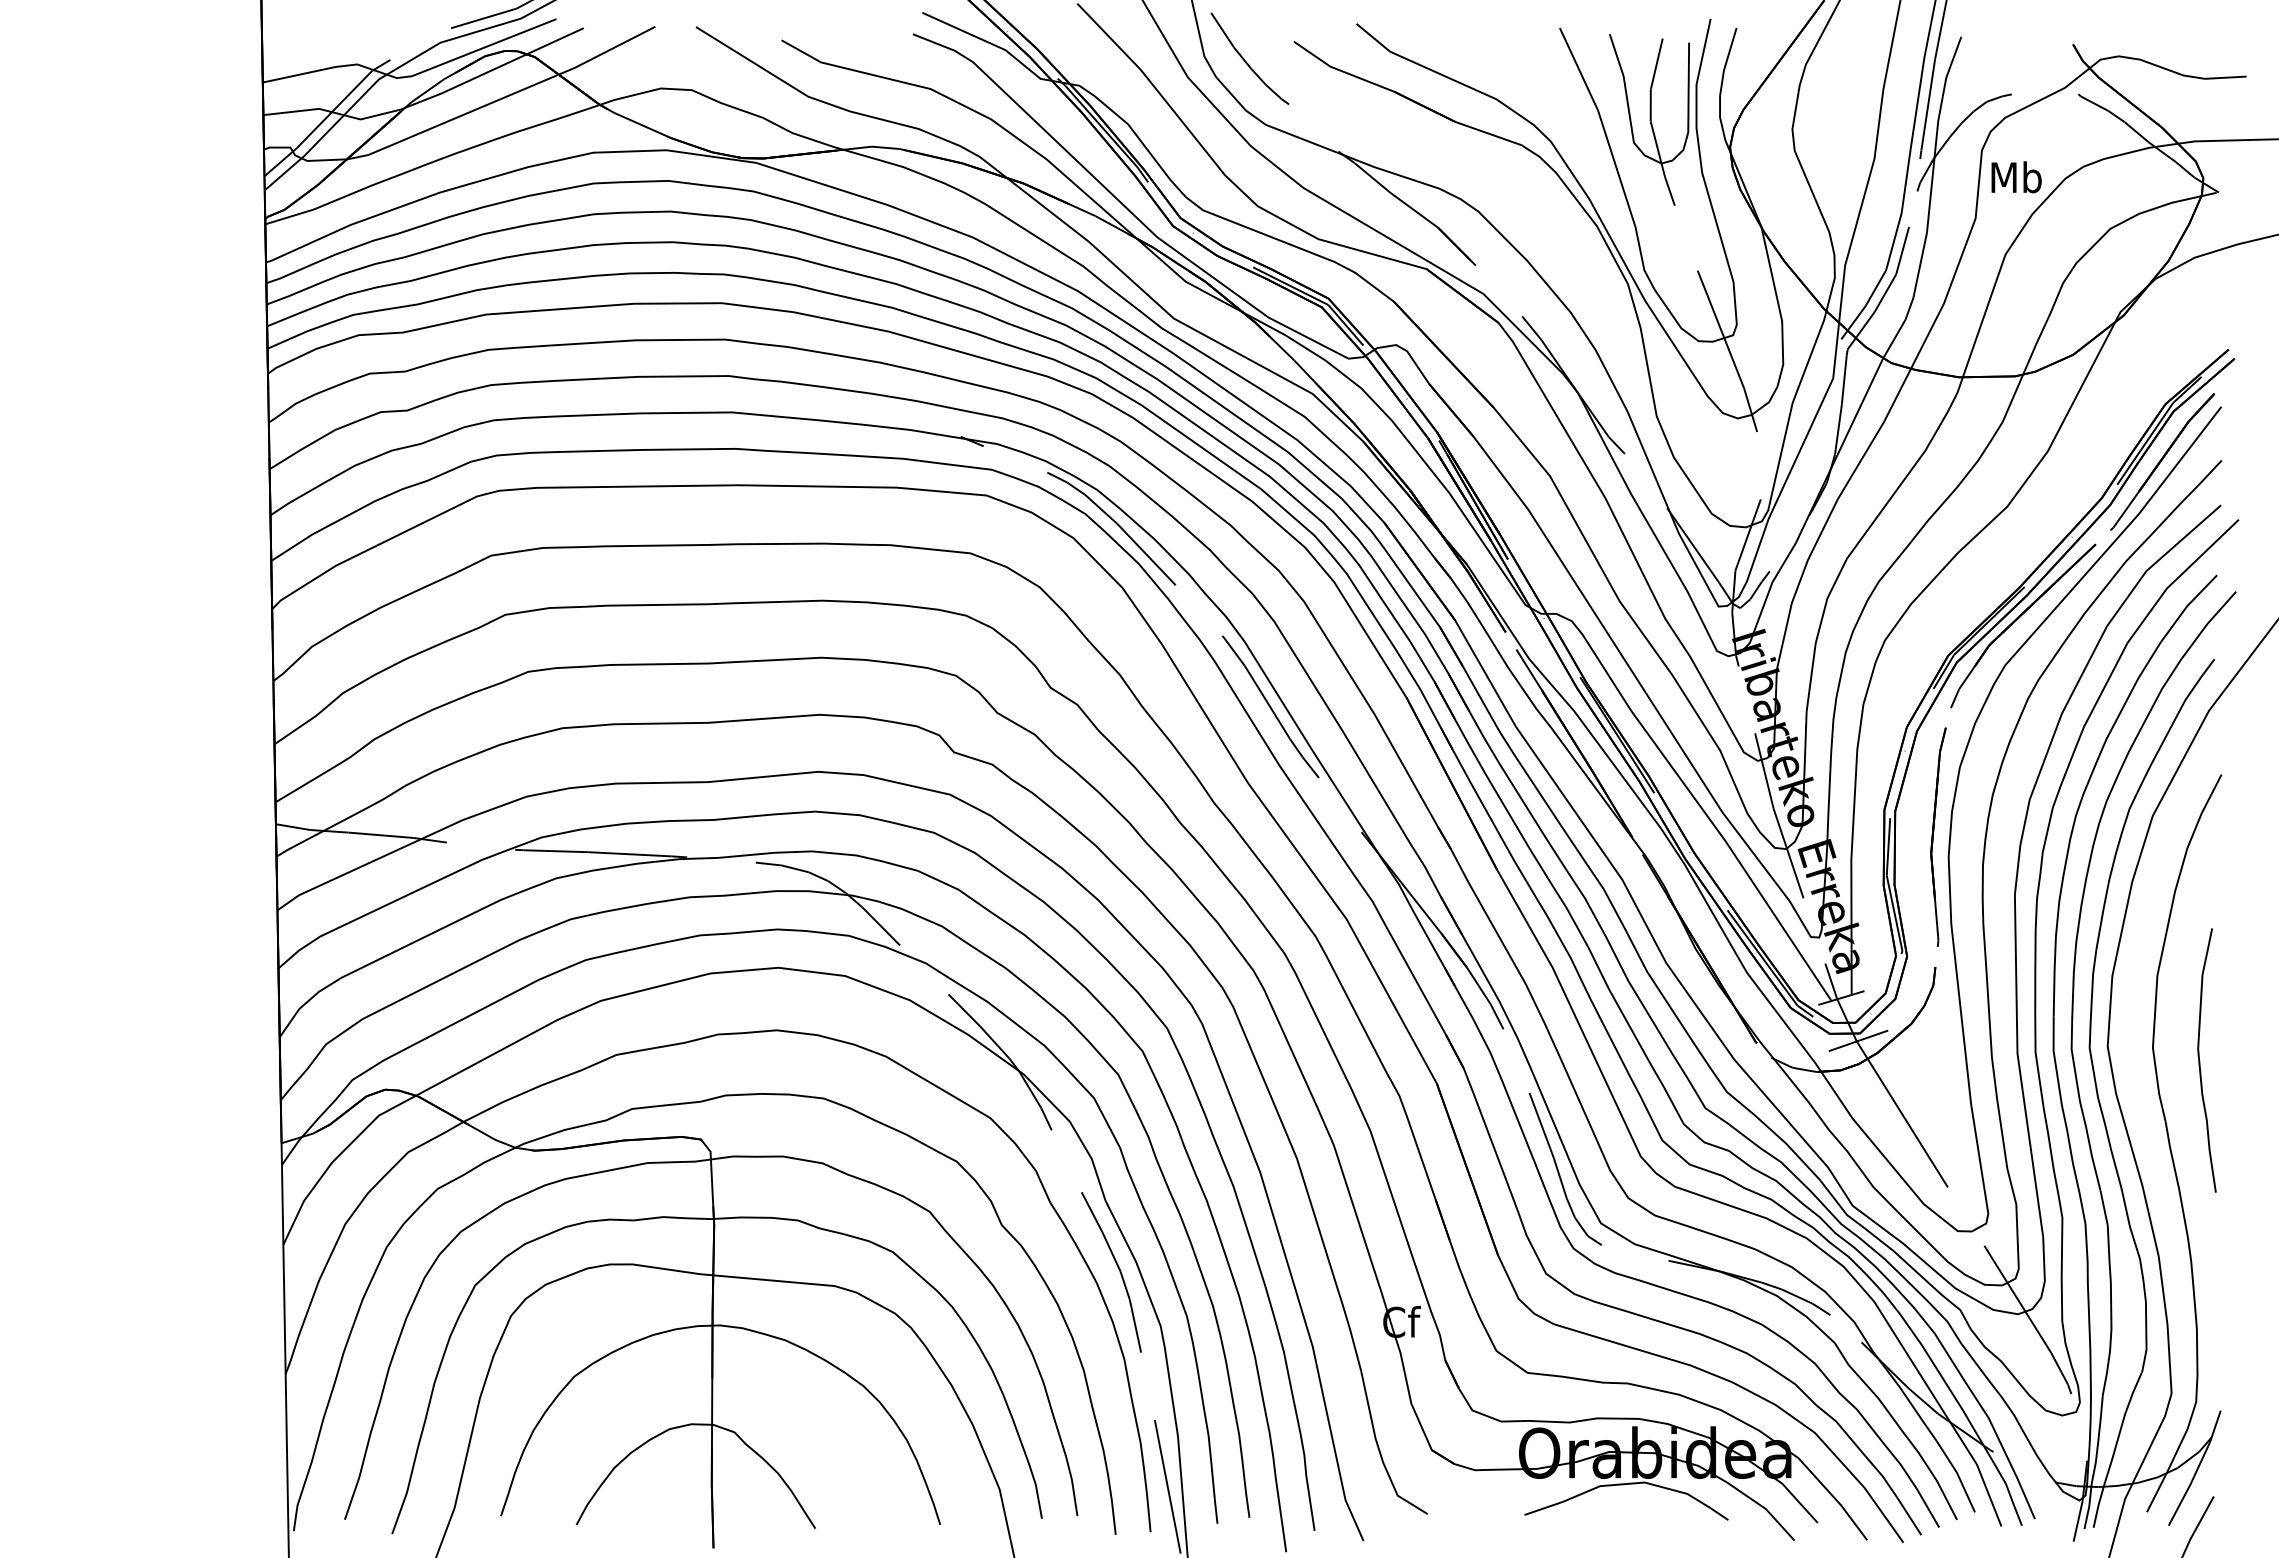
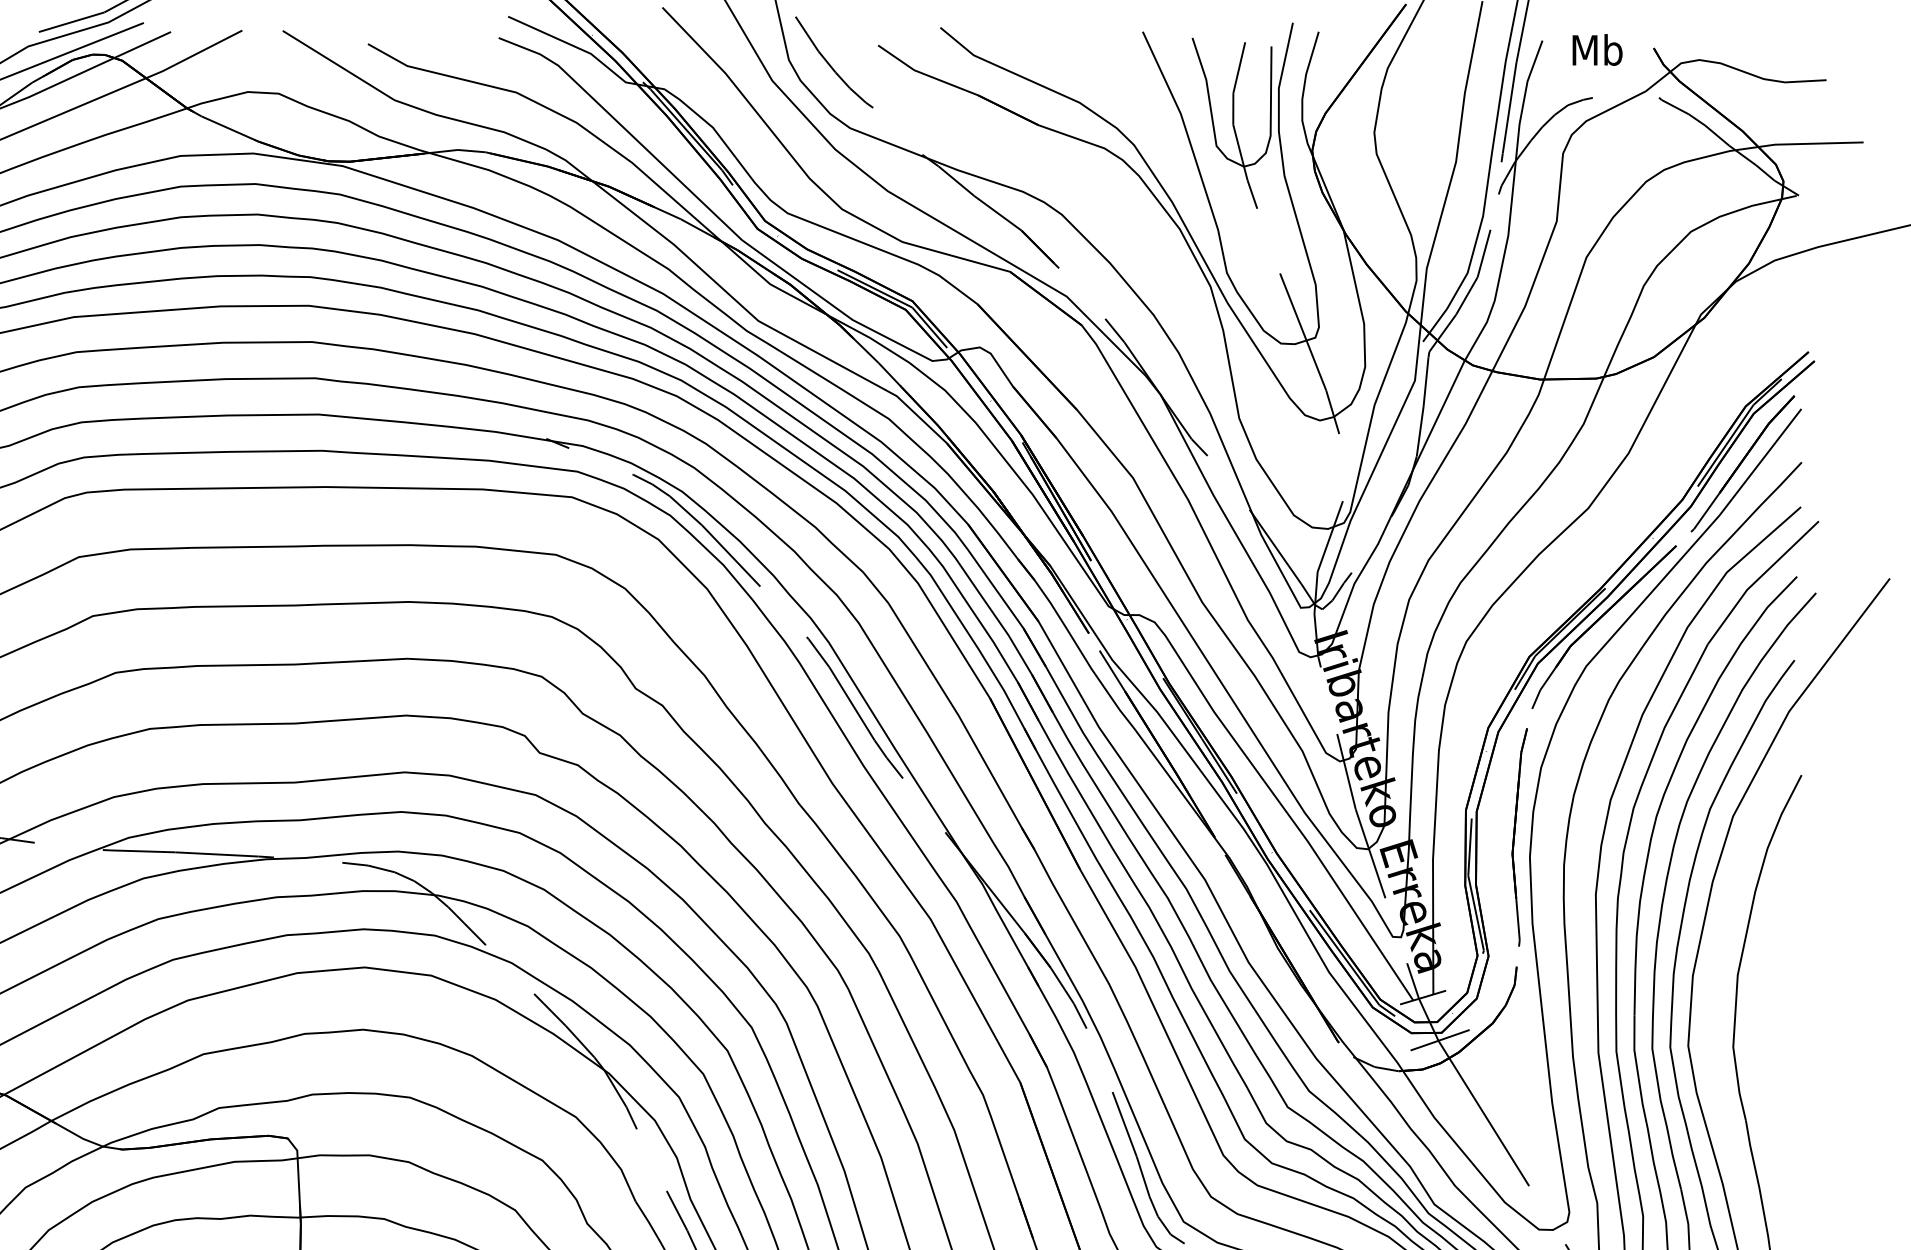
text: (2016, 177) -> (1597, 50), moved
curve: (2200, 1060) -> (1780, 1059), removed

